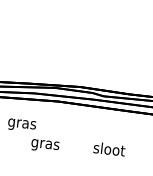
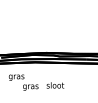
text: (109, 149) -> (55, 85), moved

